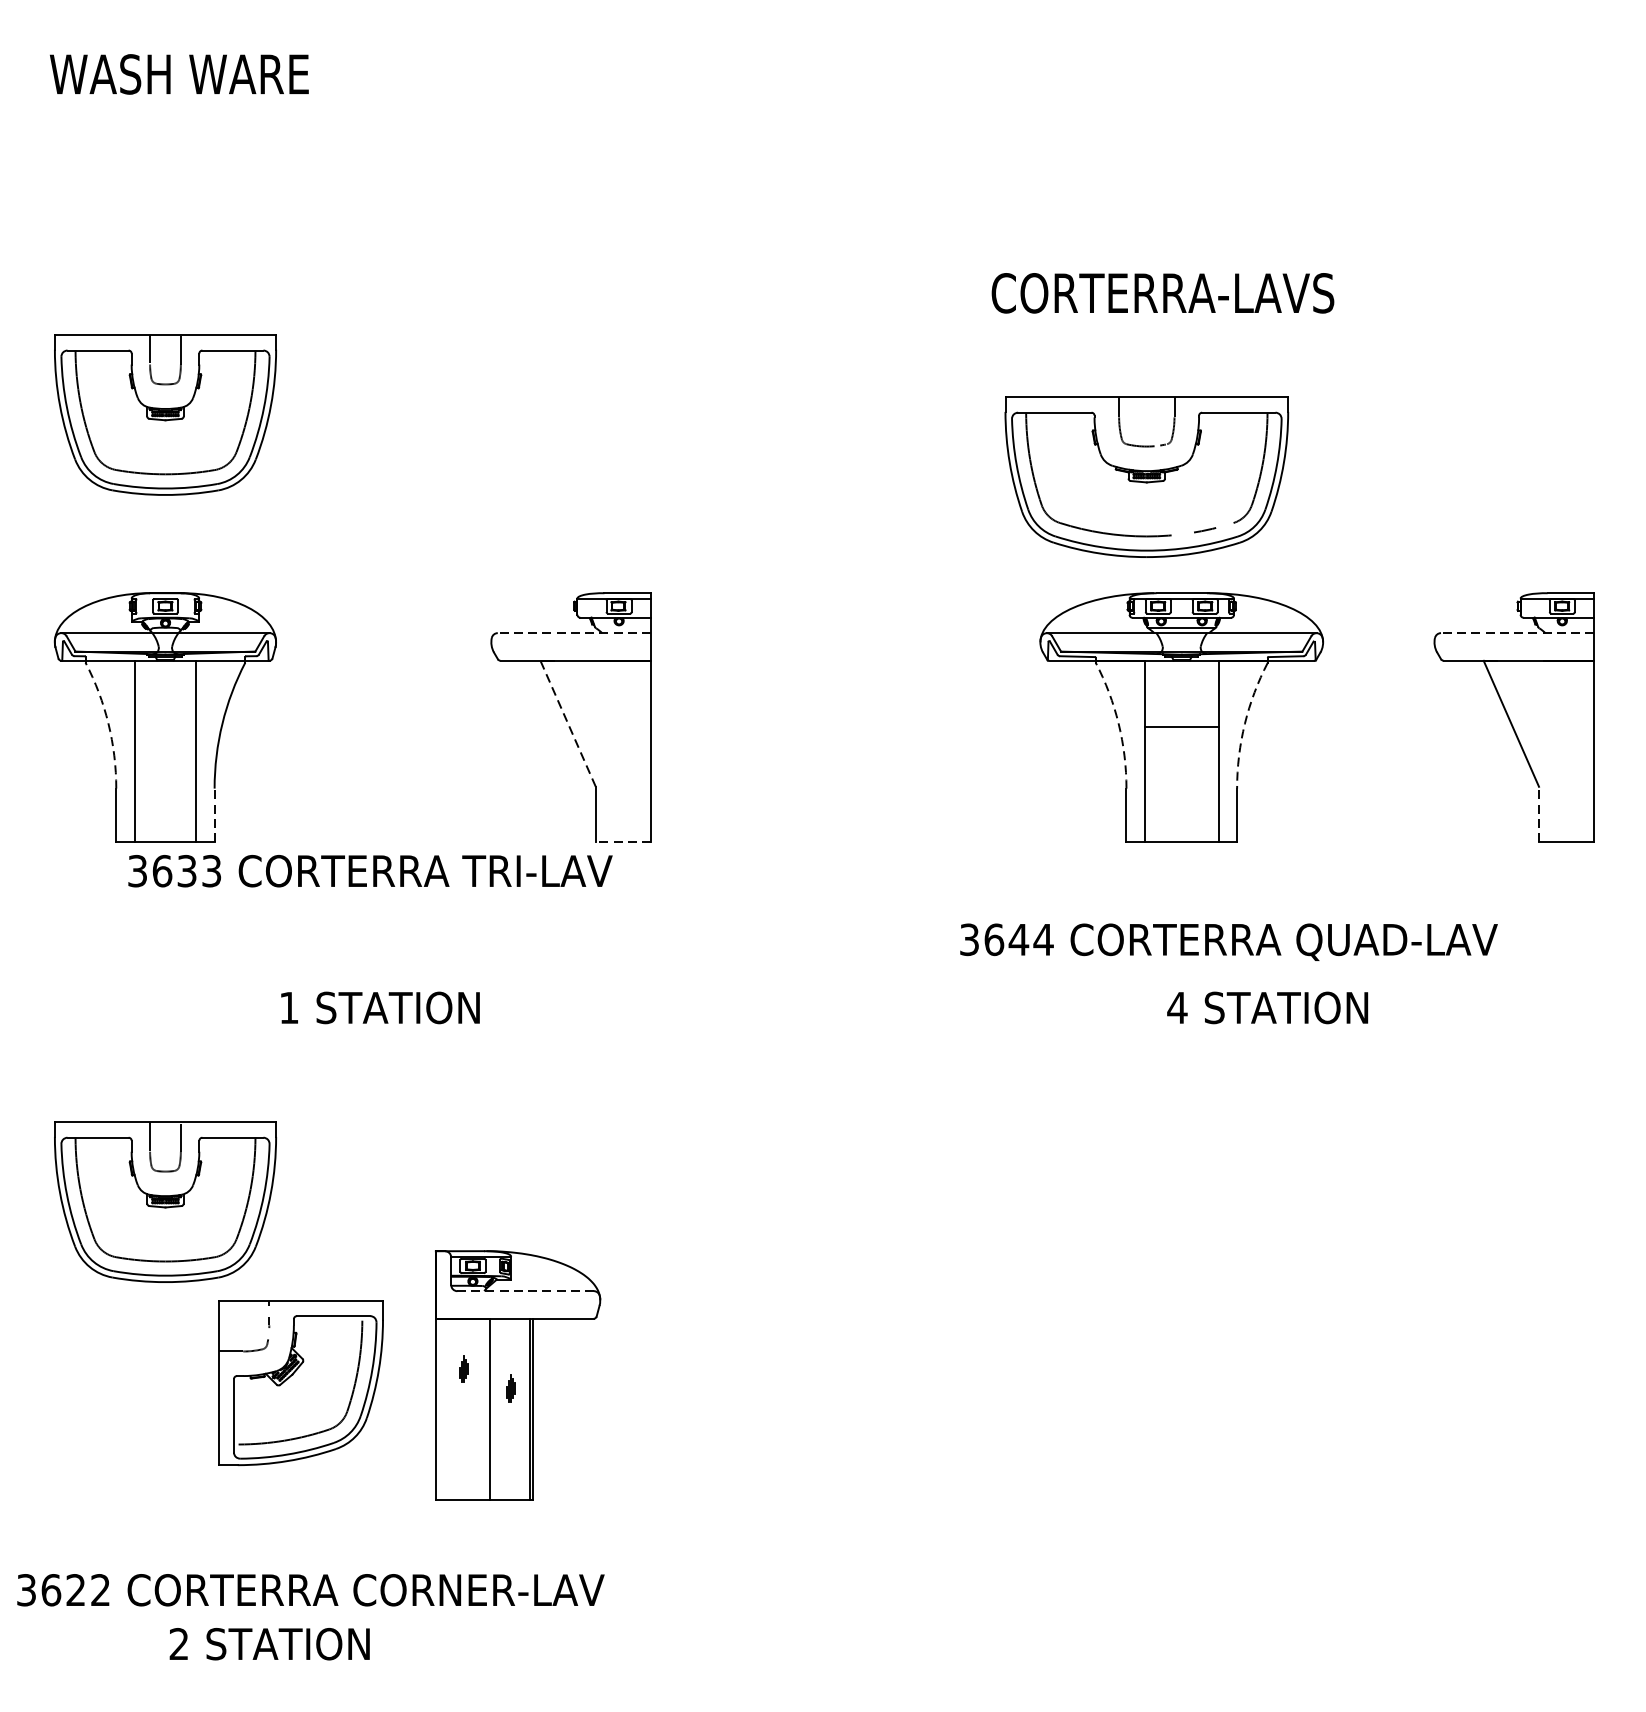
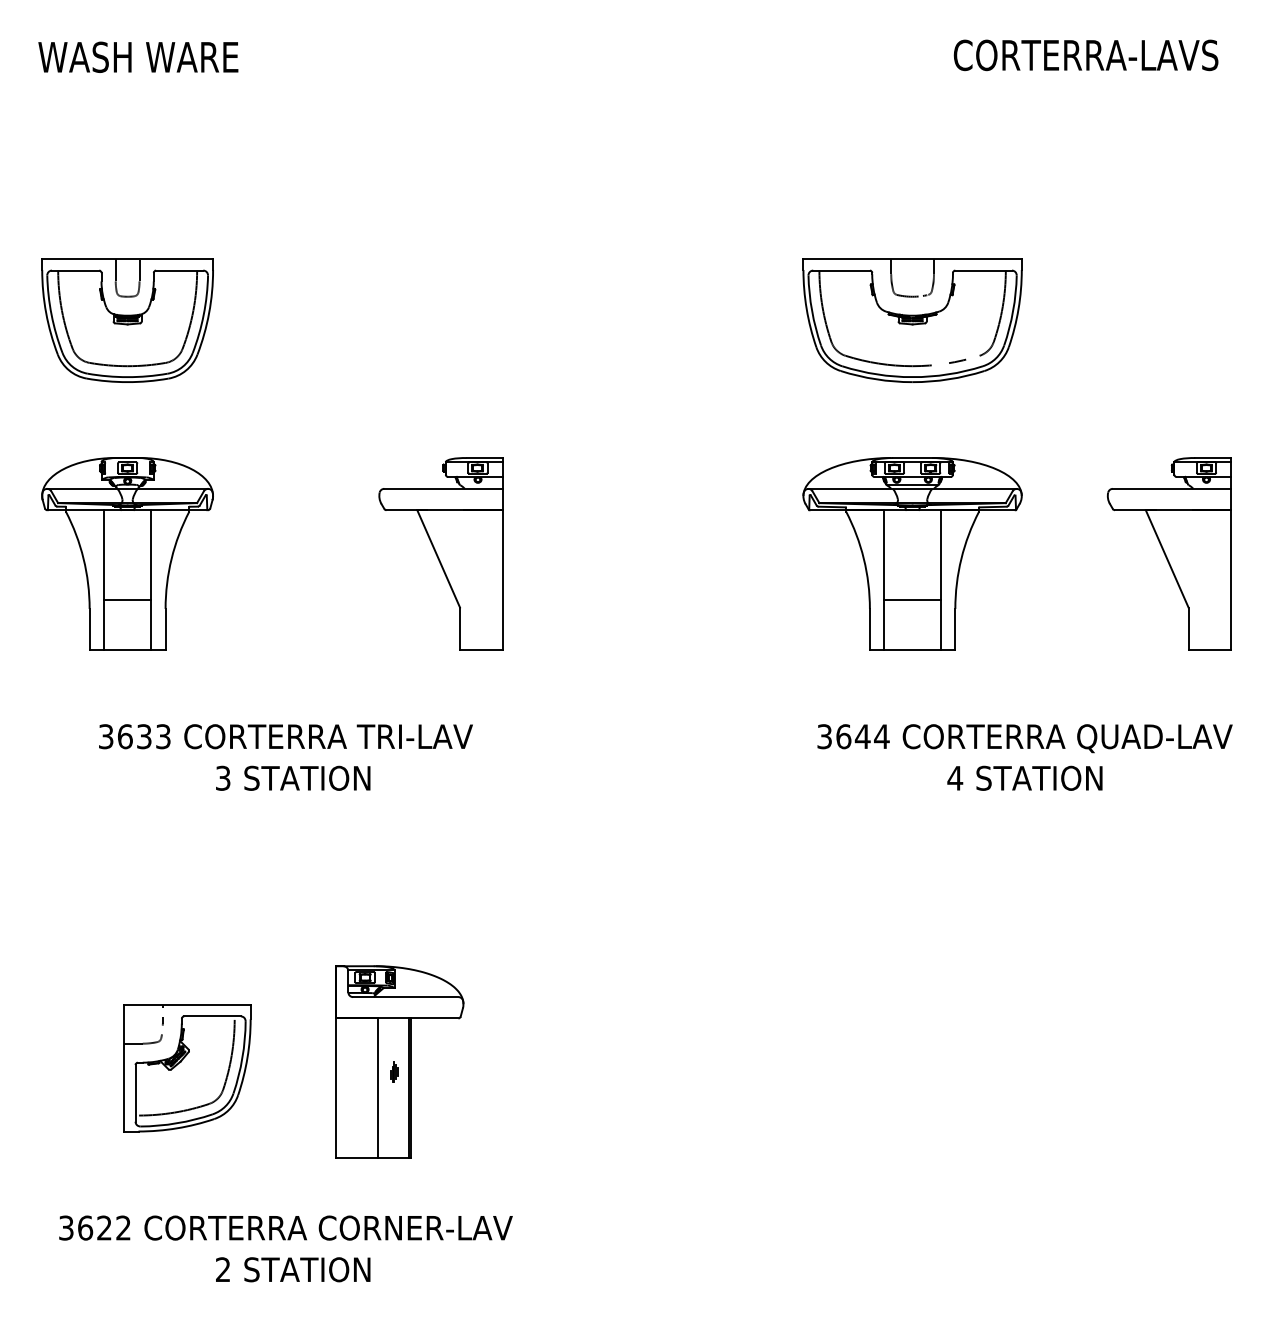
text: (1162, 293) -> (1085, 55), moved
part: (1146, 477) -> (912, 320), moved
line: (574, 632) -> (443, 488), dashed -> solid
line: (1516, 632) -> (1171, 488), dashed -> solid
arc: (108, 723) -> (83, 558), dashed -> solid
line: (567, 723) -> (438, 558), dashed -> solid
arc: (1118, 723) -> (863, 558), dashed -> solid
arc: (1245, 723) -> (961, 558), dashed -> solid
line: (1181, 727) -> (912, 600), moved
line: (165, 777) -> (127, 600), added
line: (1538, 813) -> (1188, 628), dashed -> solid
line: (214, 815) -> (165, 629), dashed -> solid
line: (622, 842) -> (480, 650), dashed -> solid
text: (369, 870) -> (285, 736), moved
text: (1228, 942) -> (1024, 738), moved
text: (289, 1006) -> (223, 777), 1 -> 3
text: (1267, 1006) -> (1024, 777), moved
part: (165, 1202) -> (127, 928), removed
line: (525, 1291) -> (405, 997), dashed -> solid
part: (464, 1368) -> (358, 1056), removed
part: (301, 1383) -> (187, 1068), moved
text: (310, 1589) -> (285, 1227), moved
text: (270, 1643) -> (293, 1269), moved

